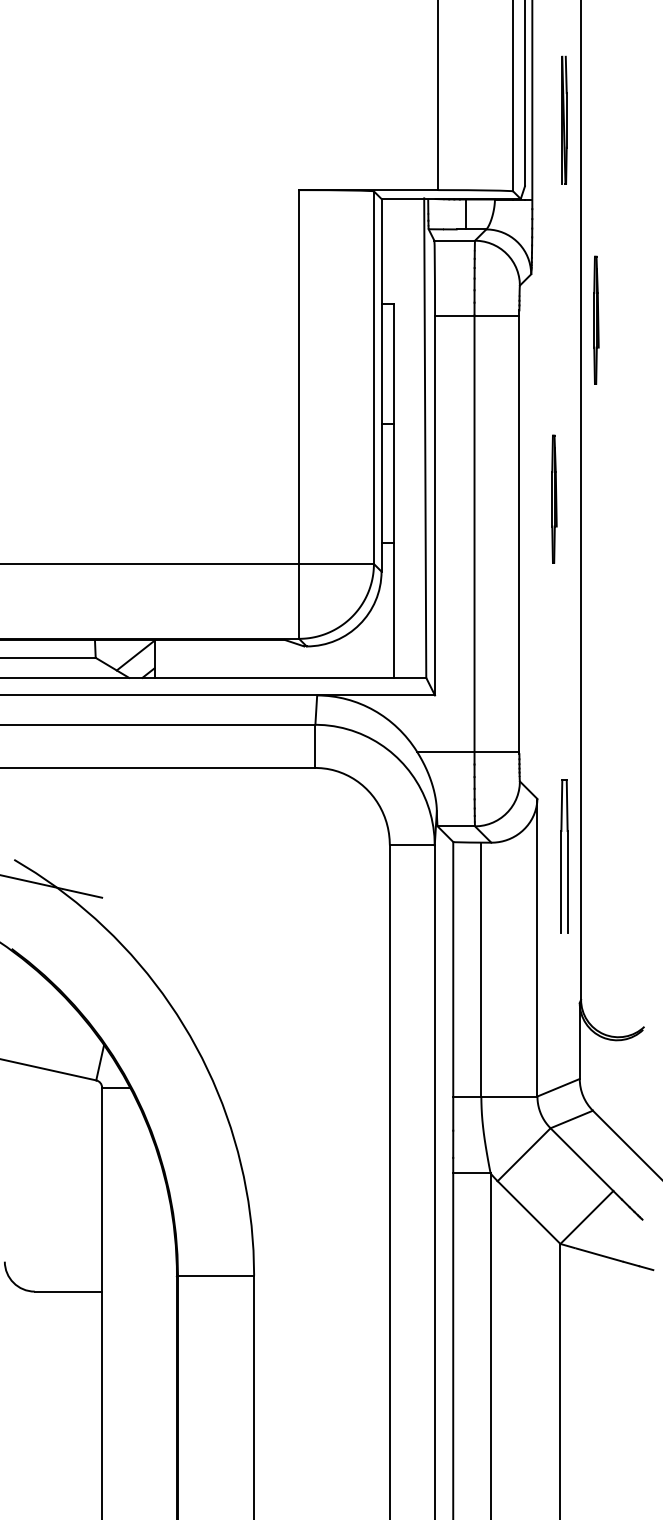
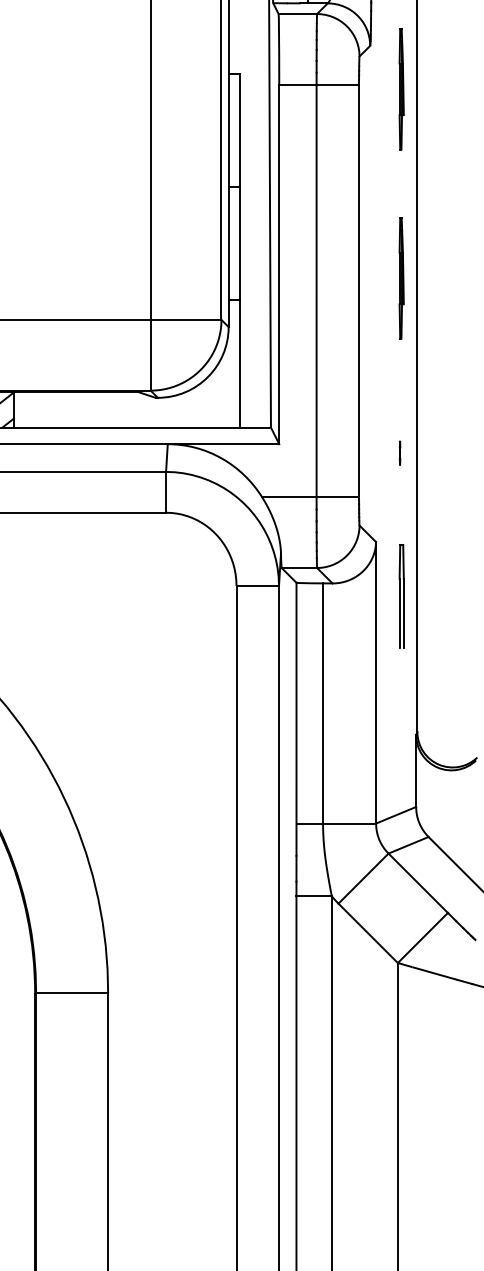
part: (596, 319) -> (401, 88), moved
part: (554, 498) -> (401, 277), moved
line: (562, 705) -> (399, 453), added
part: (564, 856) -> (401, 596), size x0.71

